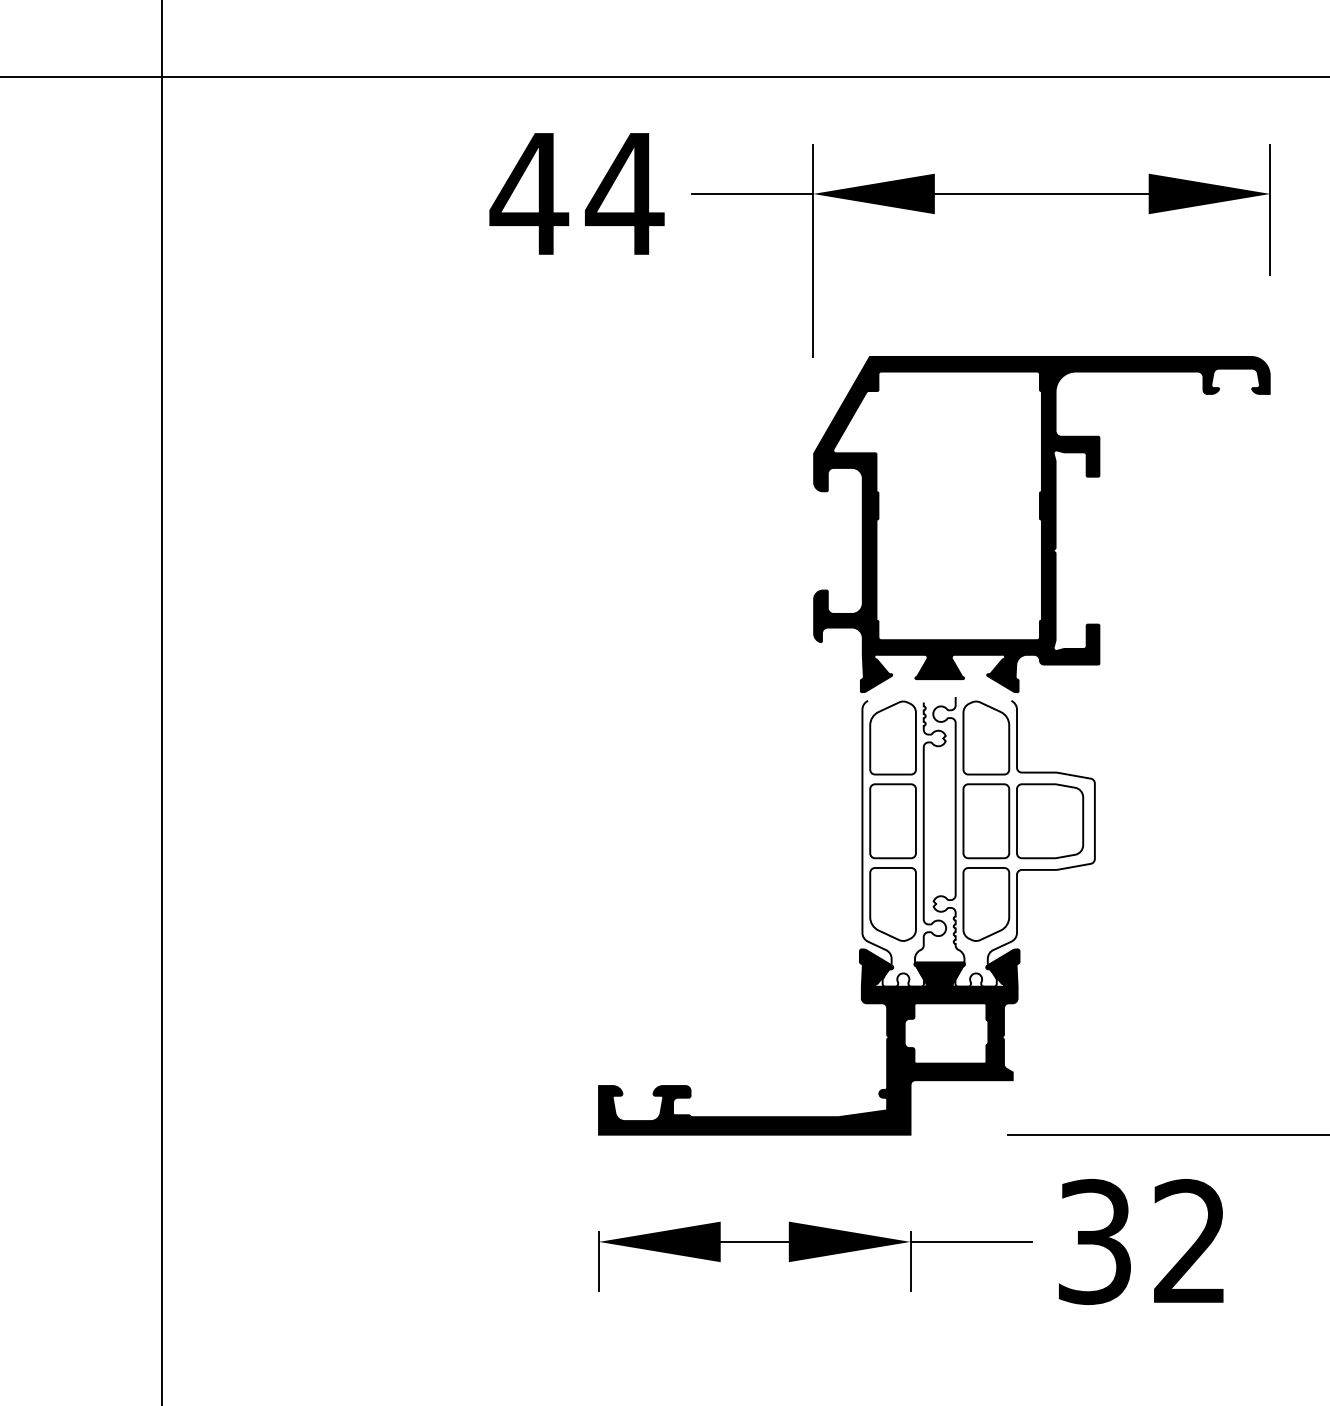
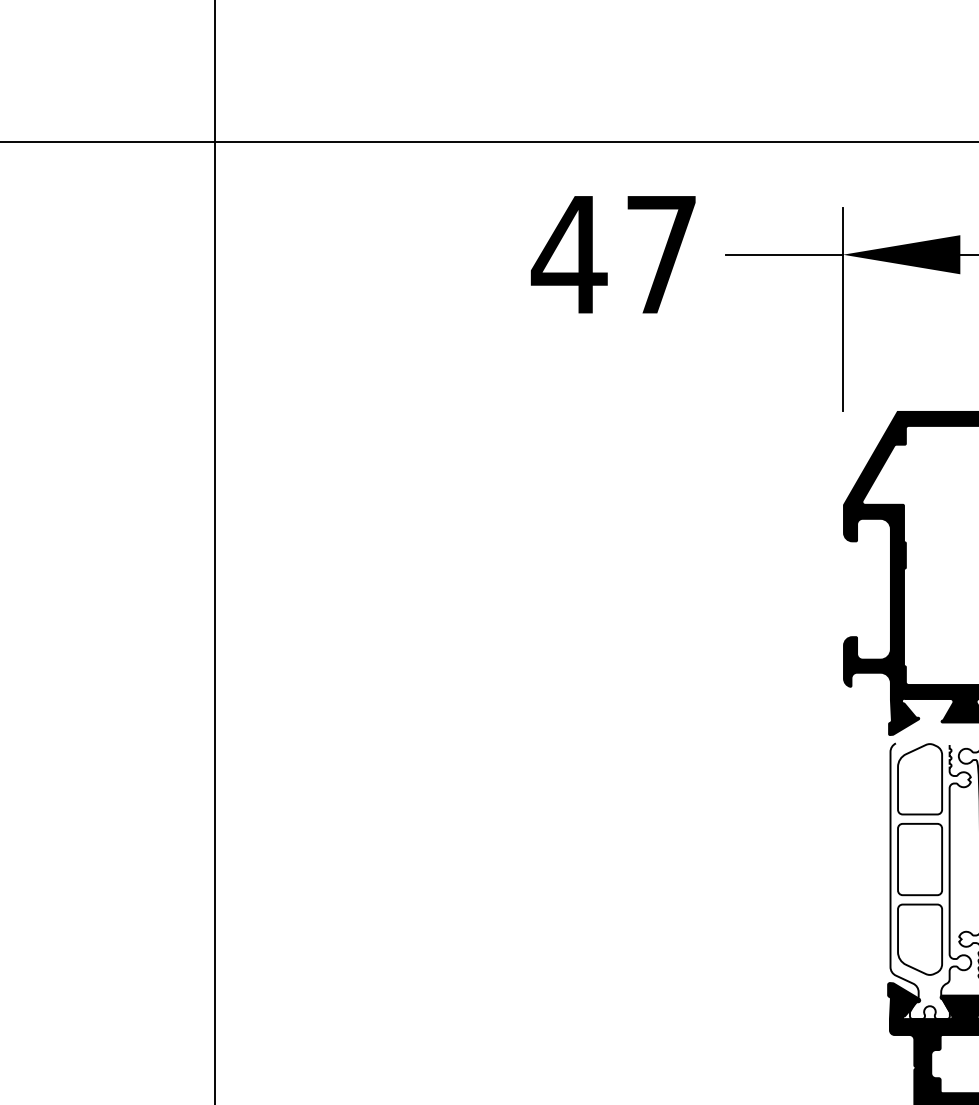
text: (624, 193) -> (661, 254), 44 -> 47

